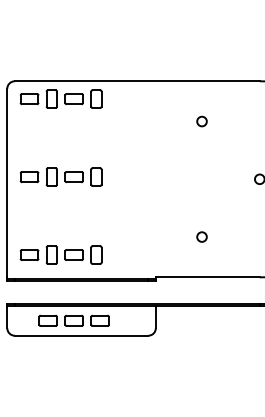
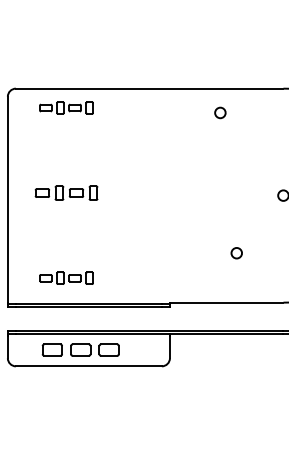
part: (60, 98) -> (65, 107), size x0.6
circle: (201, 121) -> (219, 112), moved
part: (60, 176) -> (65, 192), size x0.7
circle: (201, 236) -> (236, 252), moved
part: (60, 254) -> (65, 277), size x0.6

